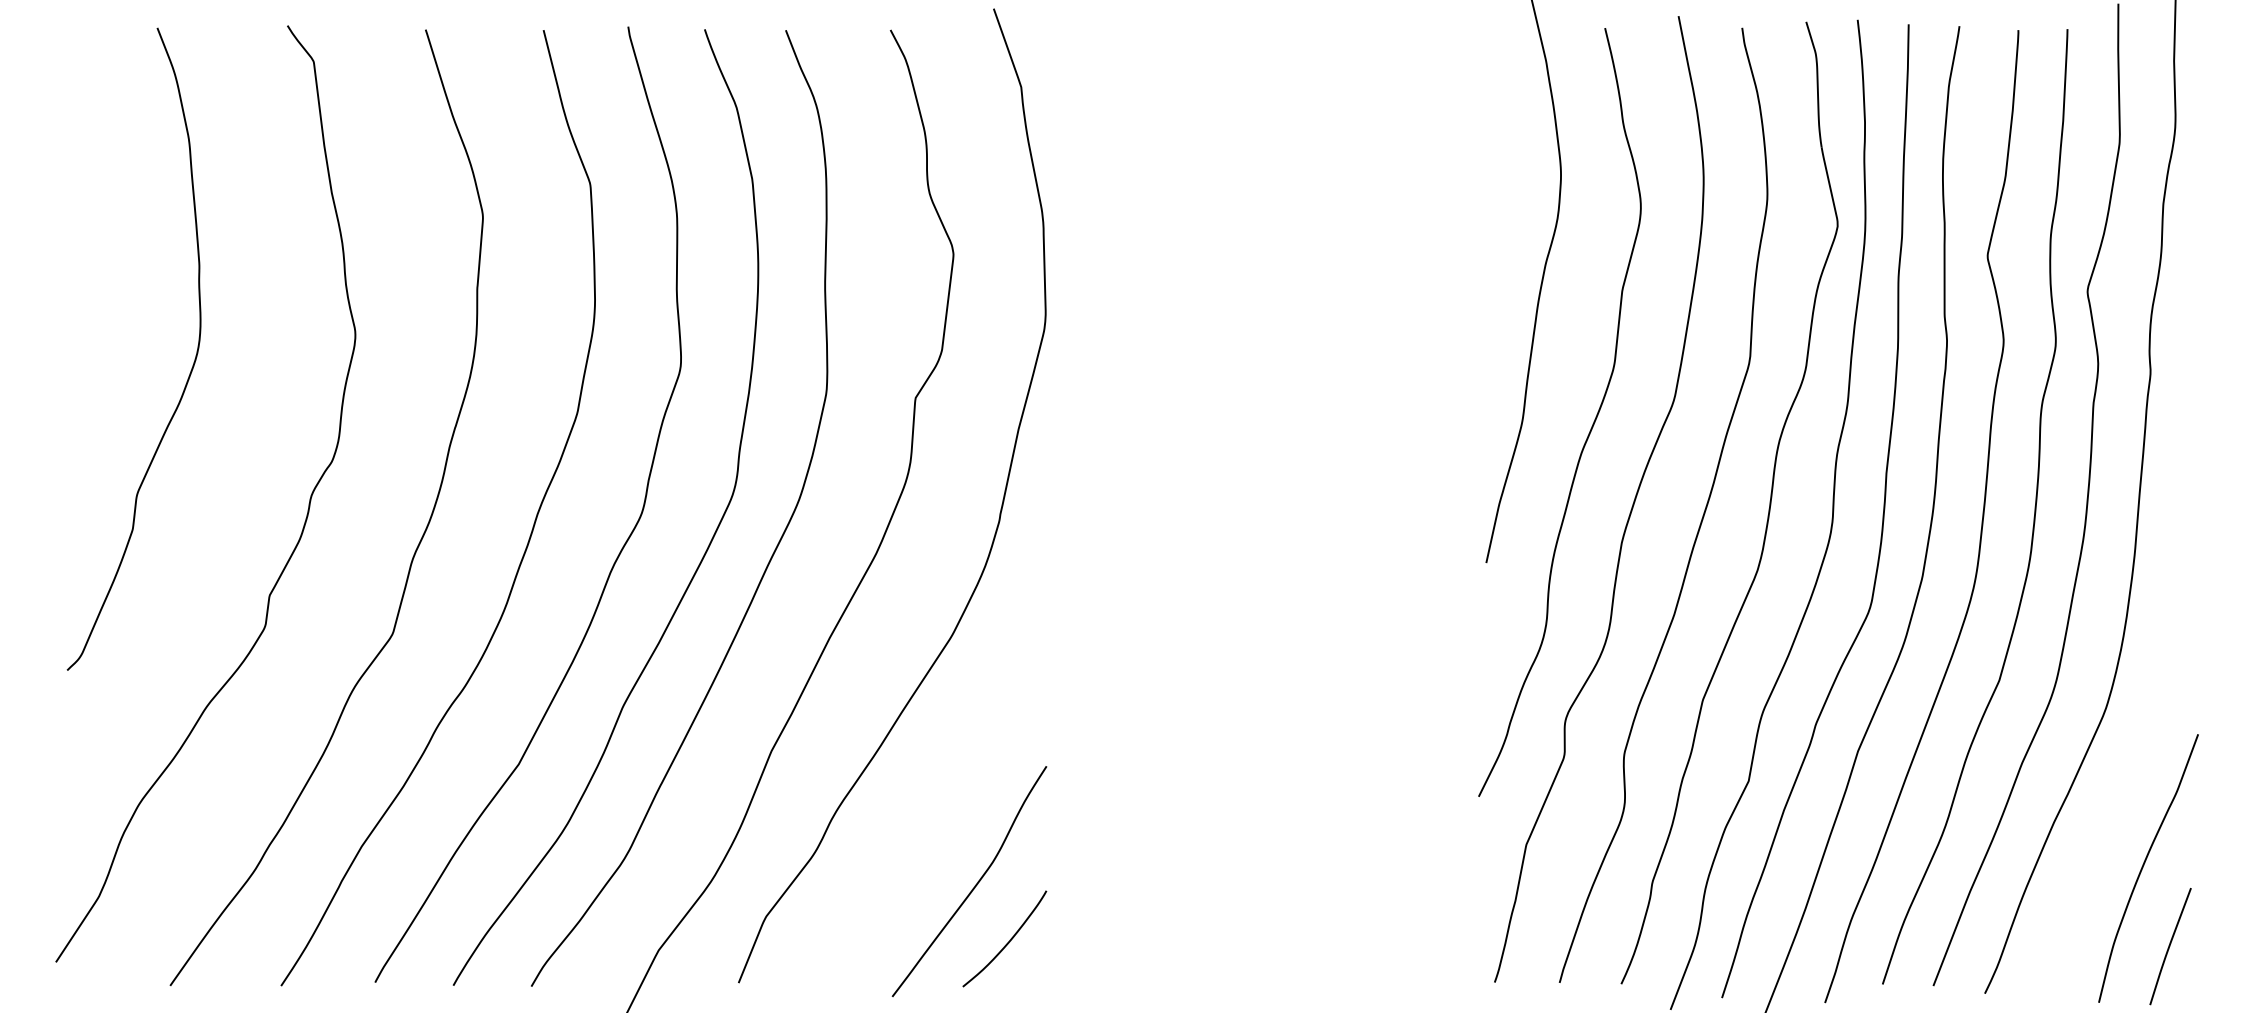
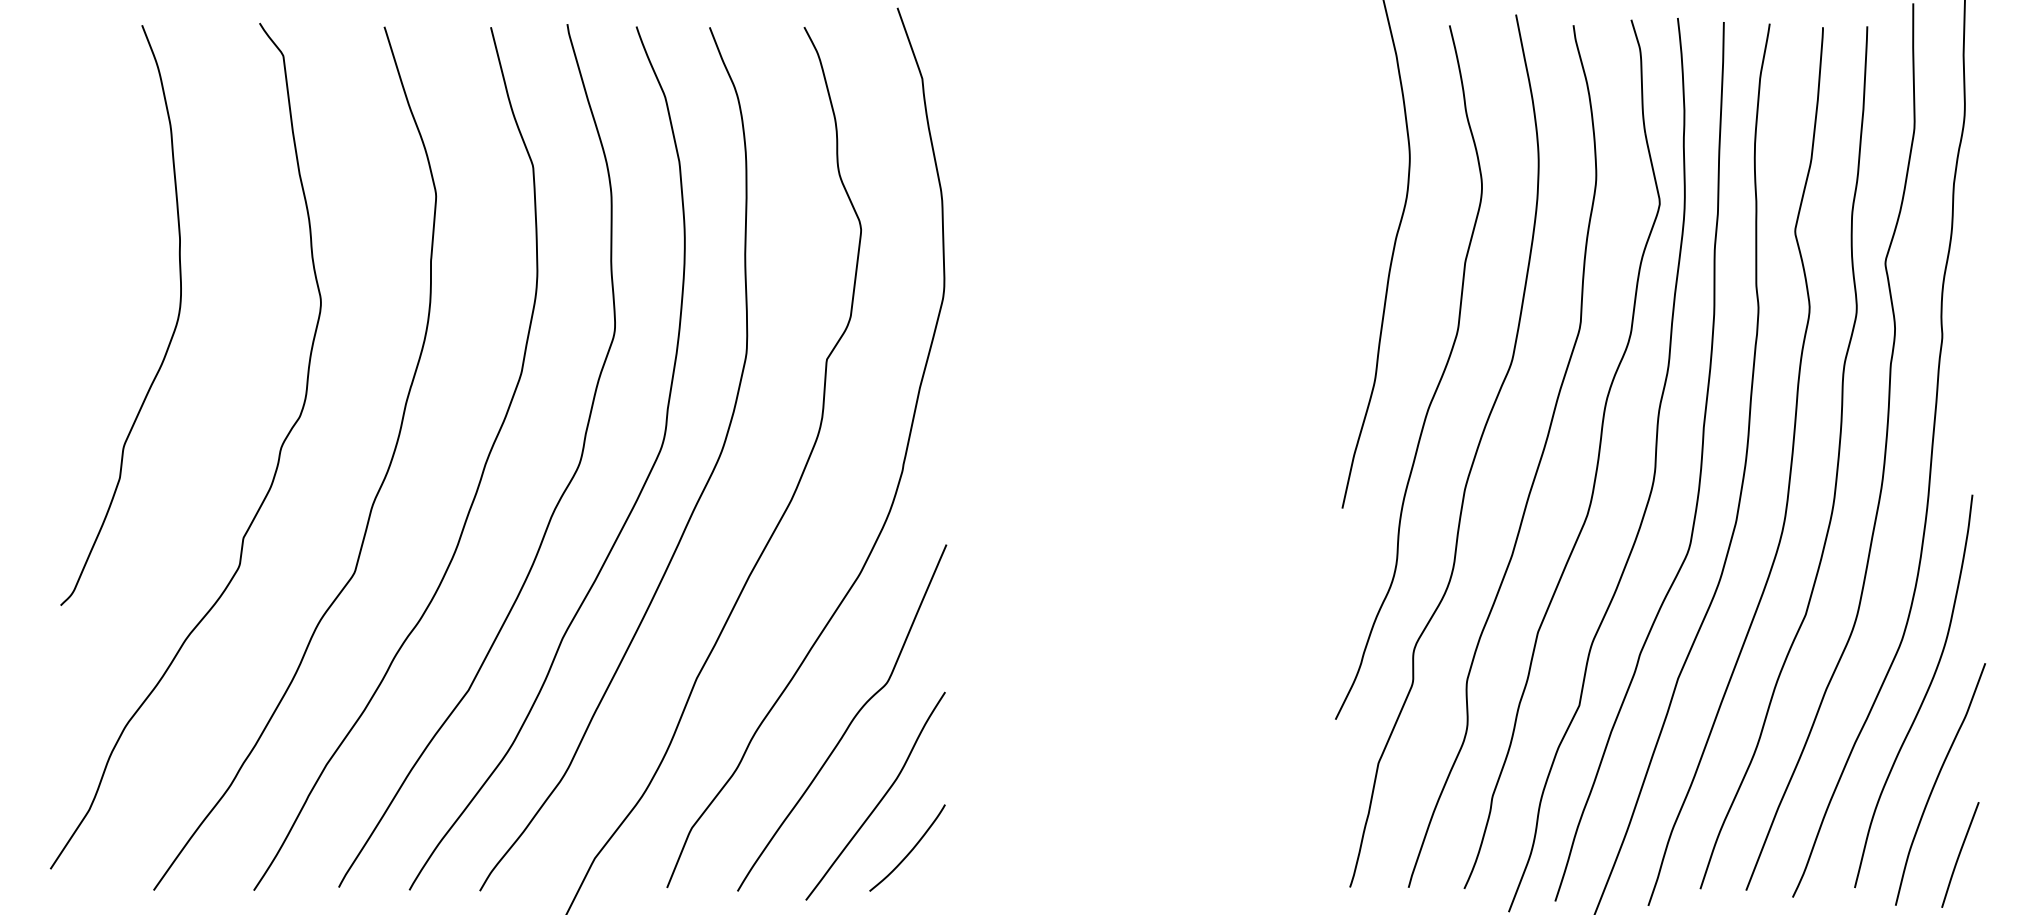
curve: (2130, 770) -> (1924, 695), added
curve: (941, 799) -> (850, 722), added

